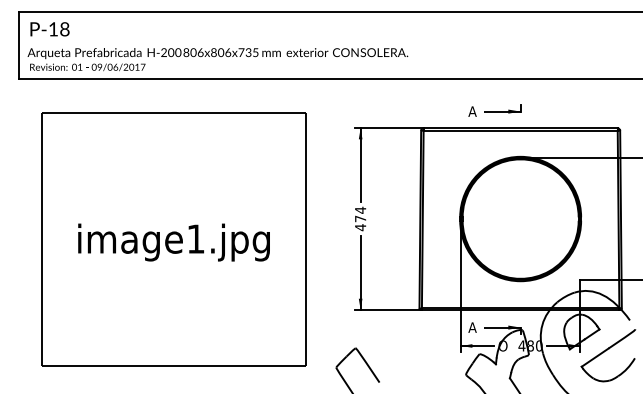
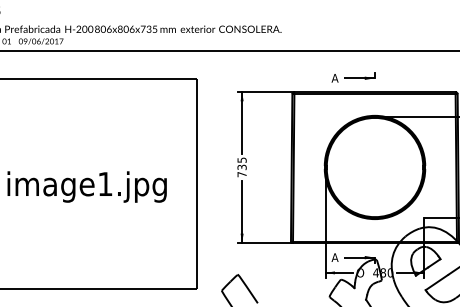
text: (360, 218) -> (242, 167), 474 -> 735

